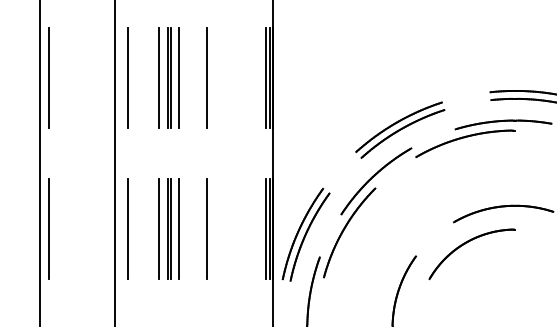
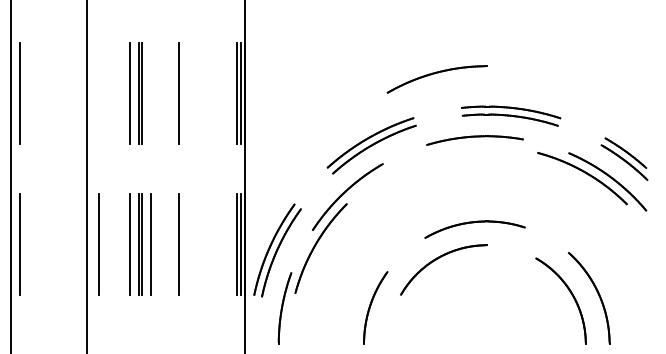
line: (128, 77) -> (99, 93), removed
line: (179, 77) -> (150, 93), removed
part: (465, 143) -> (436, 79), moved

